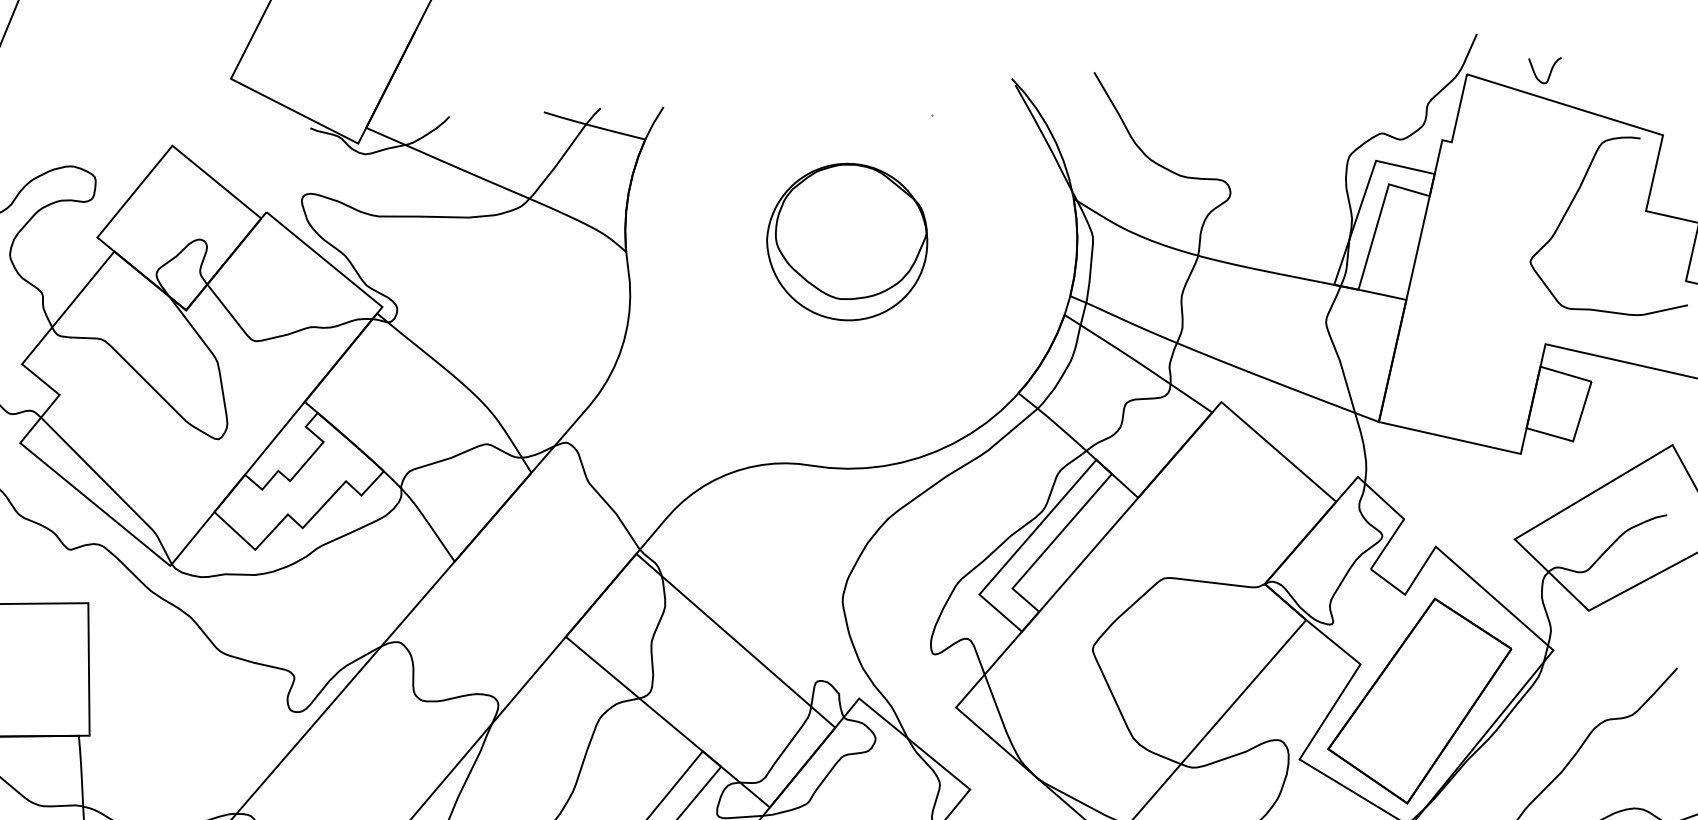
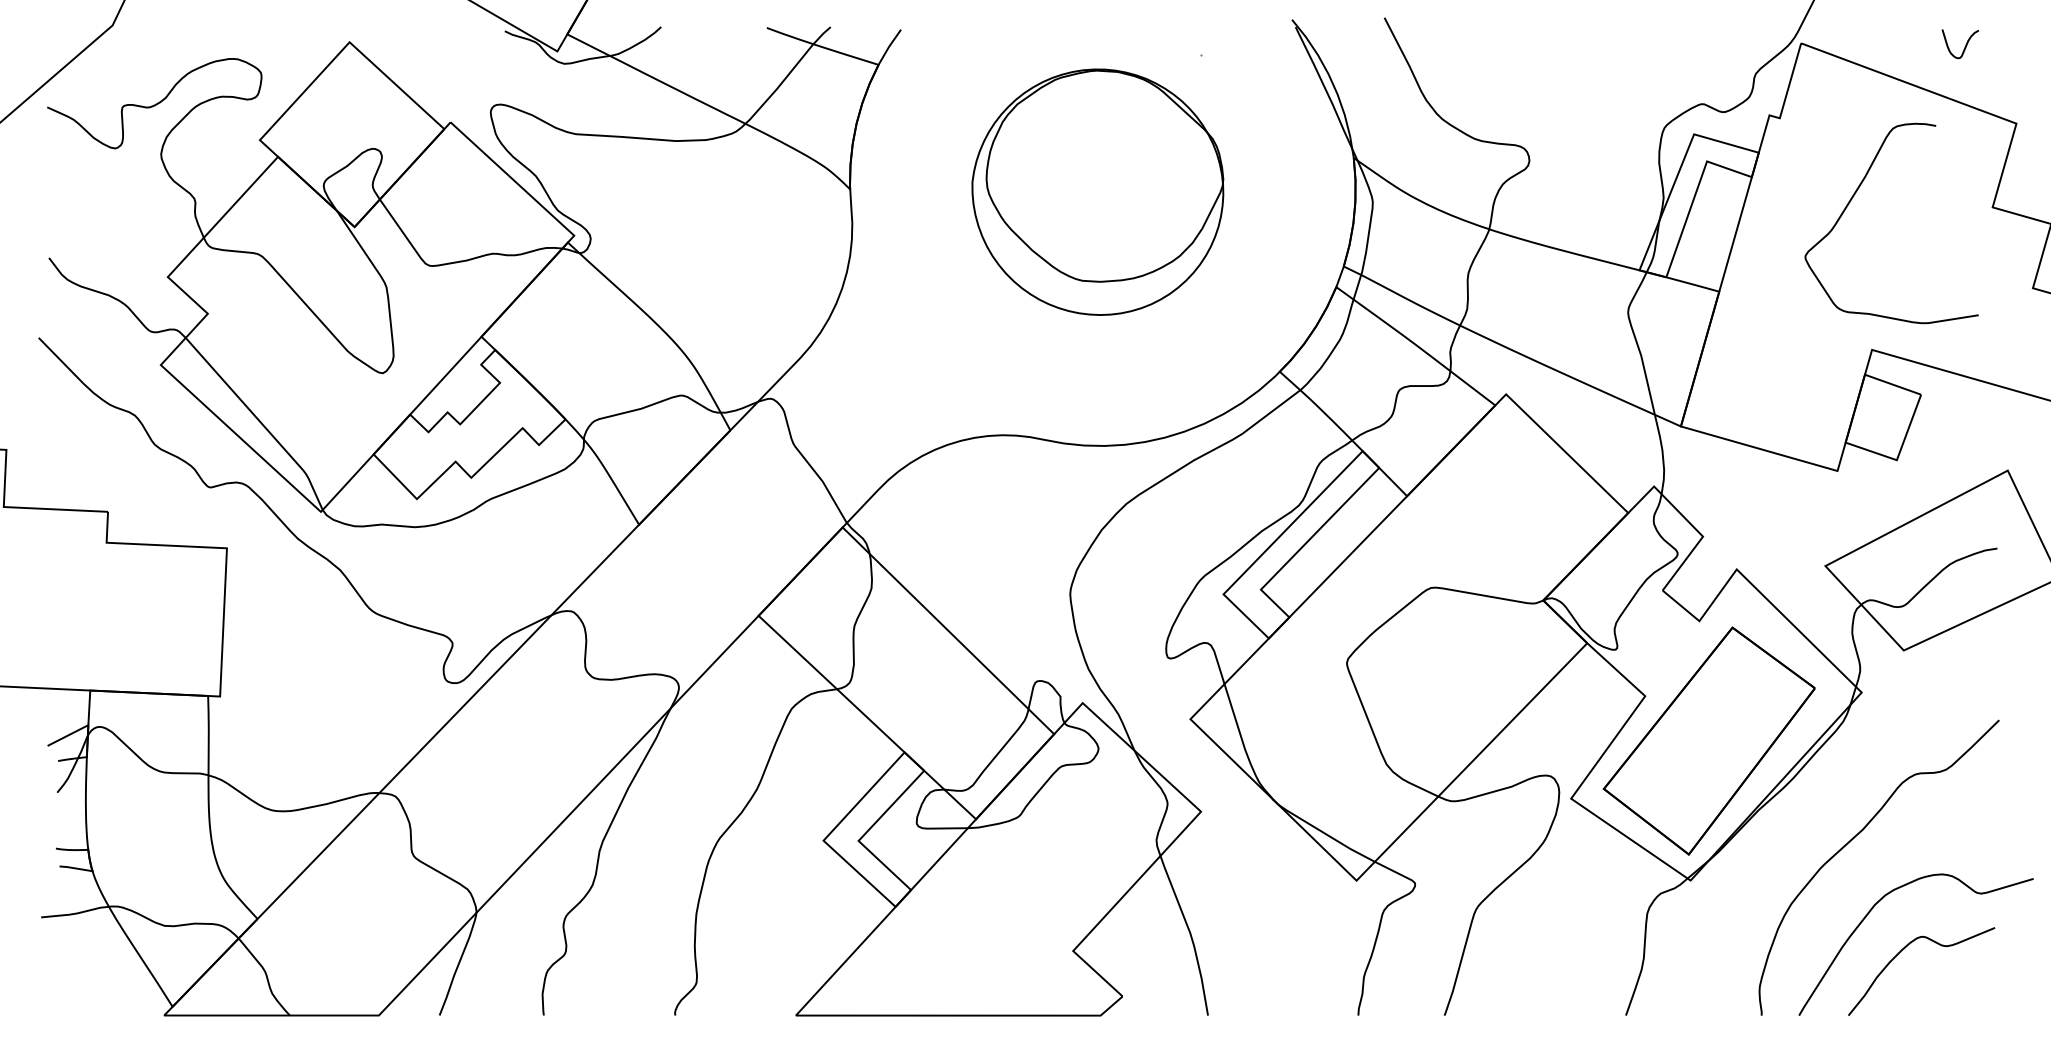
curve: (1549, 72) -> (1964, 46), moved
curve: (1569, 208) -> (1852, 199), moved
part: (846, 241) -> (1097, 191), size x1.4

